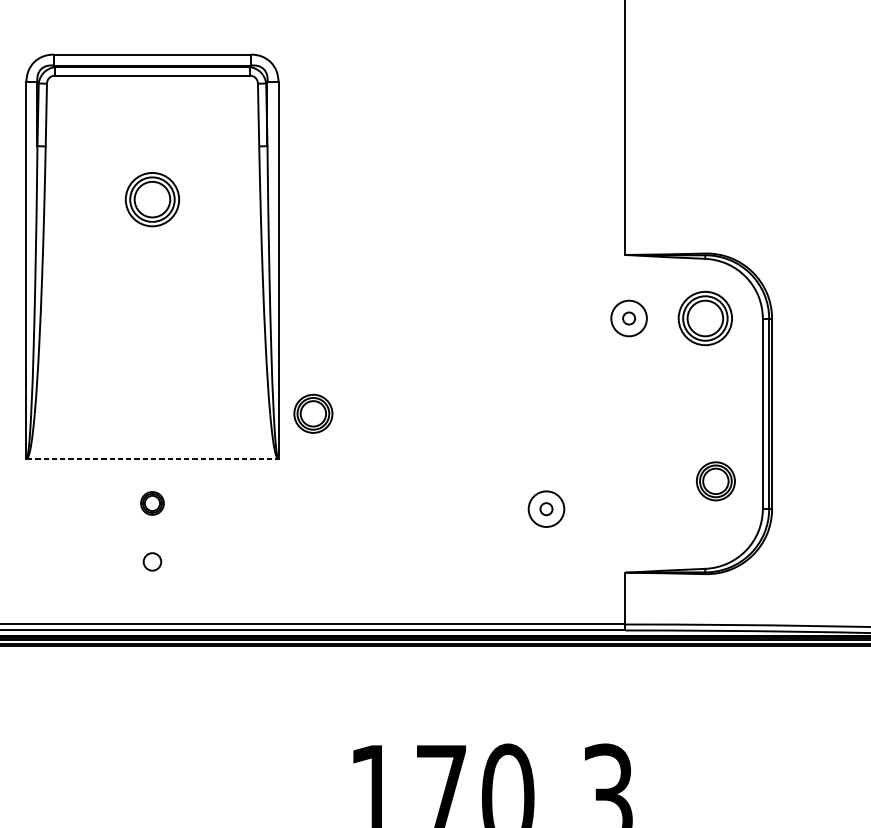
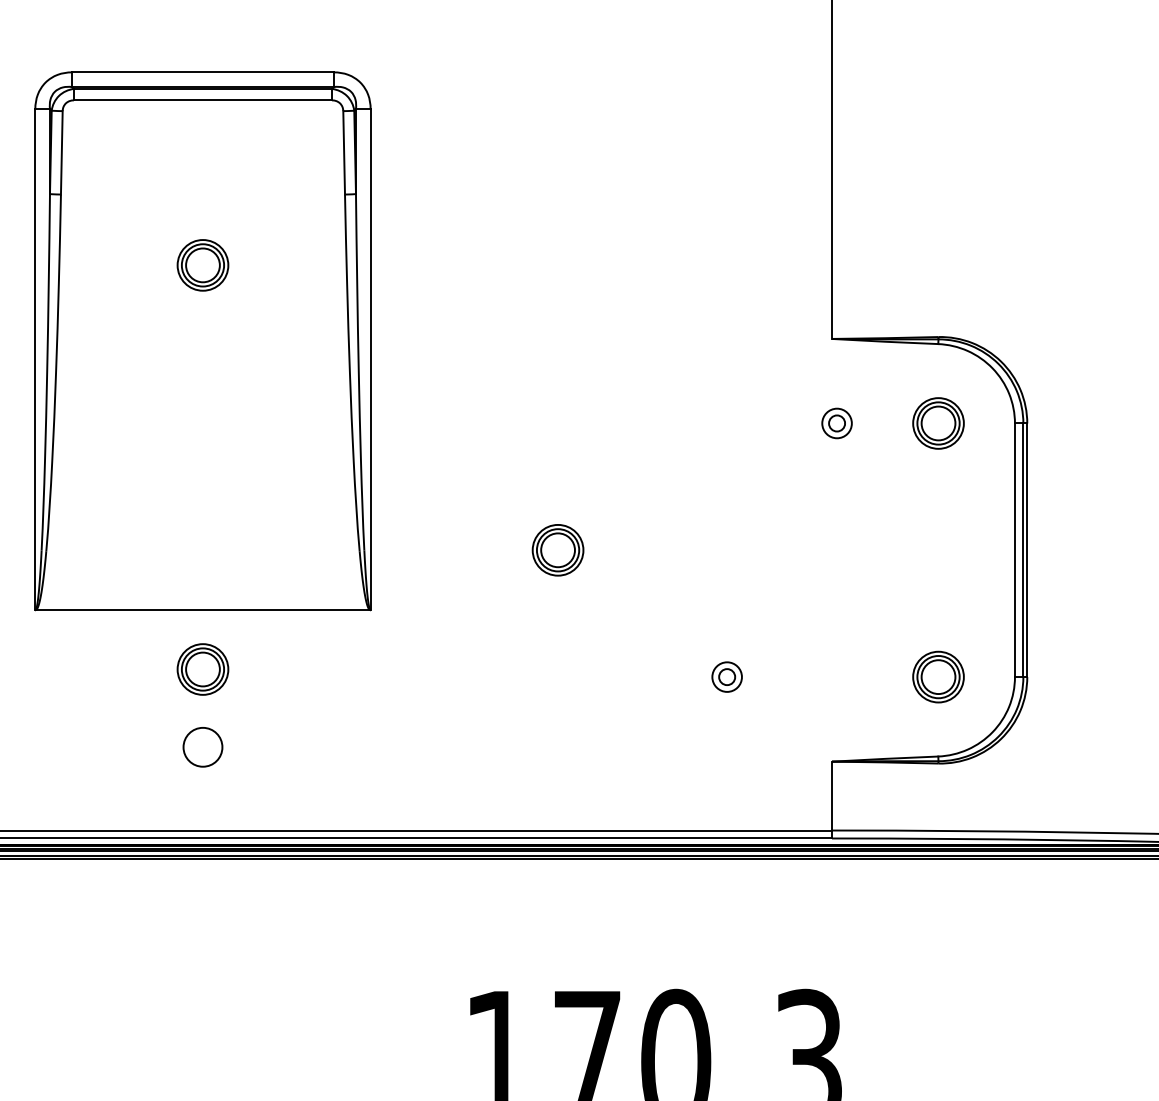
part: (152, 199) -> (202, 265), size x0.71
circle: (628, 318) -> (836, 423), size x0.62
part: (705, 318) -> (938, 423), size x0.71
part: (312, 414) -> (557, 550), moved
line: (152, 459) -> (202, 610), dashed -> solid
part: (715, 480) -> (938, 676), moved
part: (152, 503) -> (202, 669), size x1.67
circle: (545, 508) -> (726, 676), size x0.62
circle: (152, 561) -> (202, 746), size x1.67

